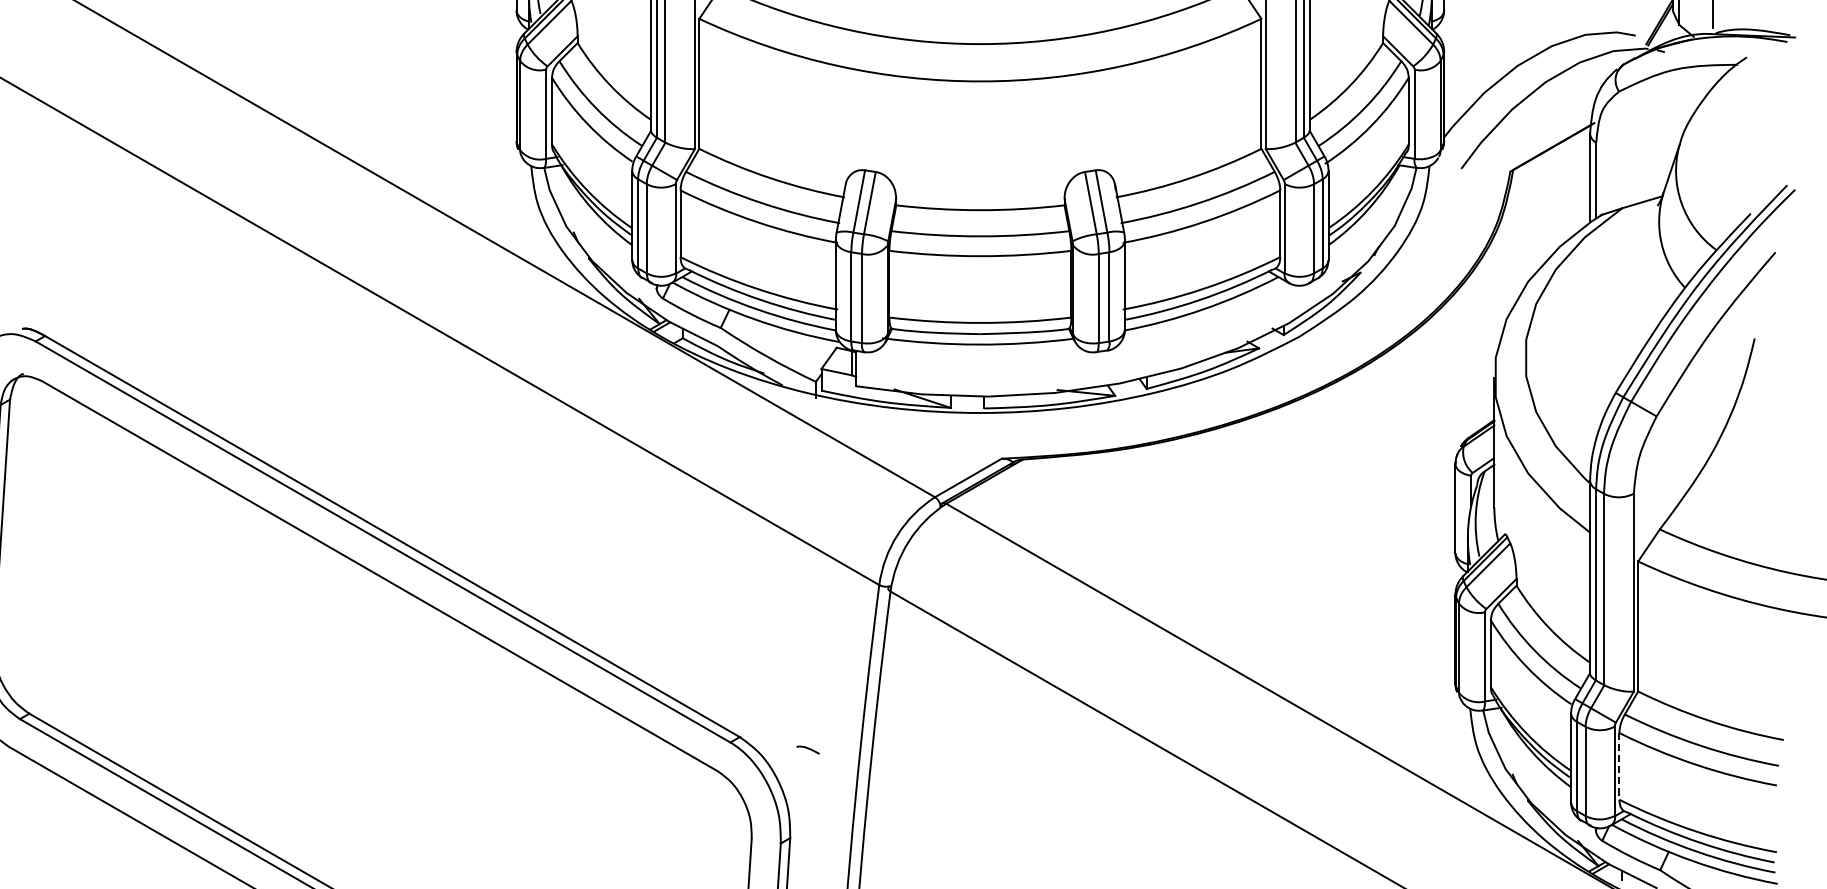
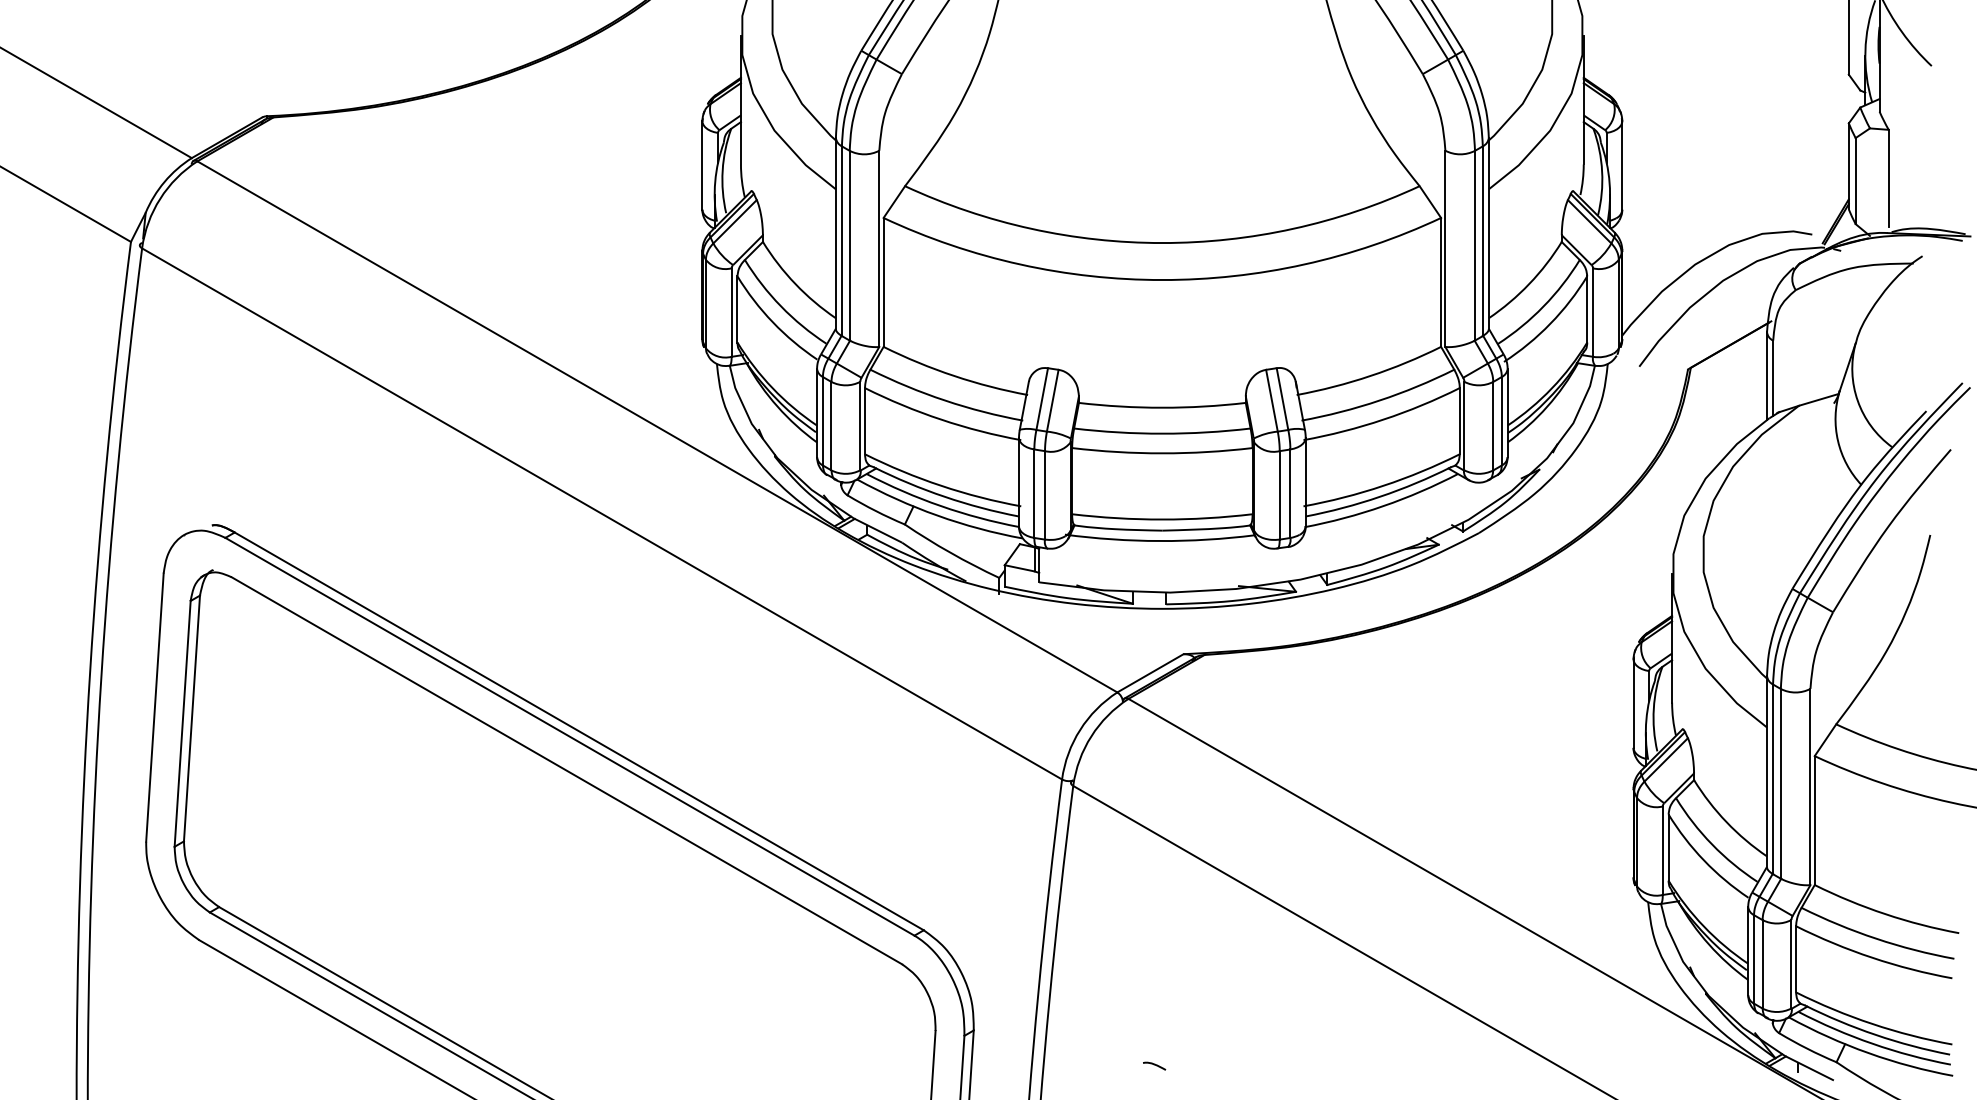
curve: (808, 749) -> (1154, 1065), moved
line: (1619, 766) -> (1796, 959), dashed -> solid

